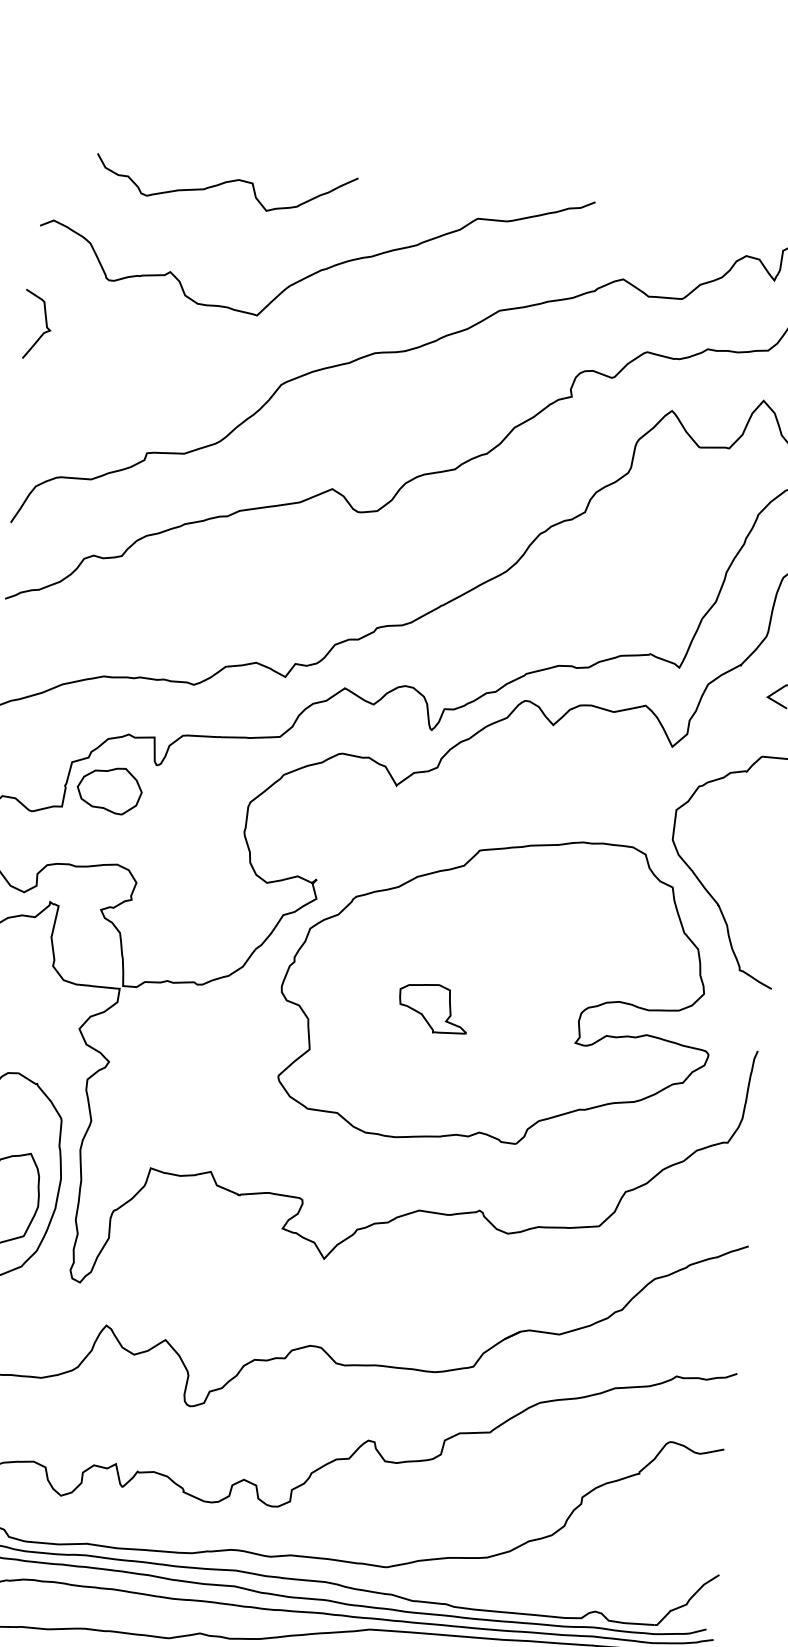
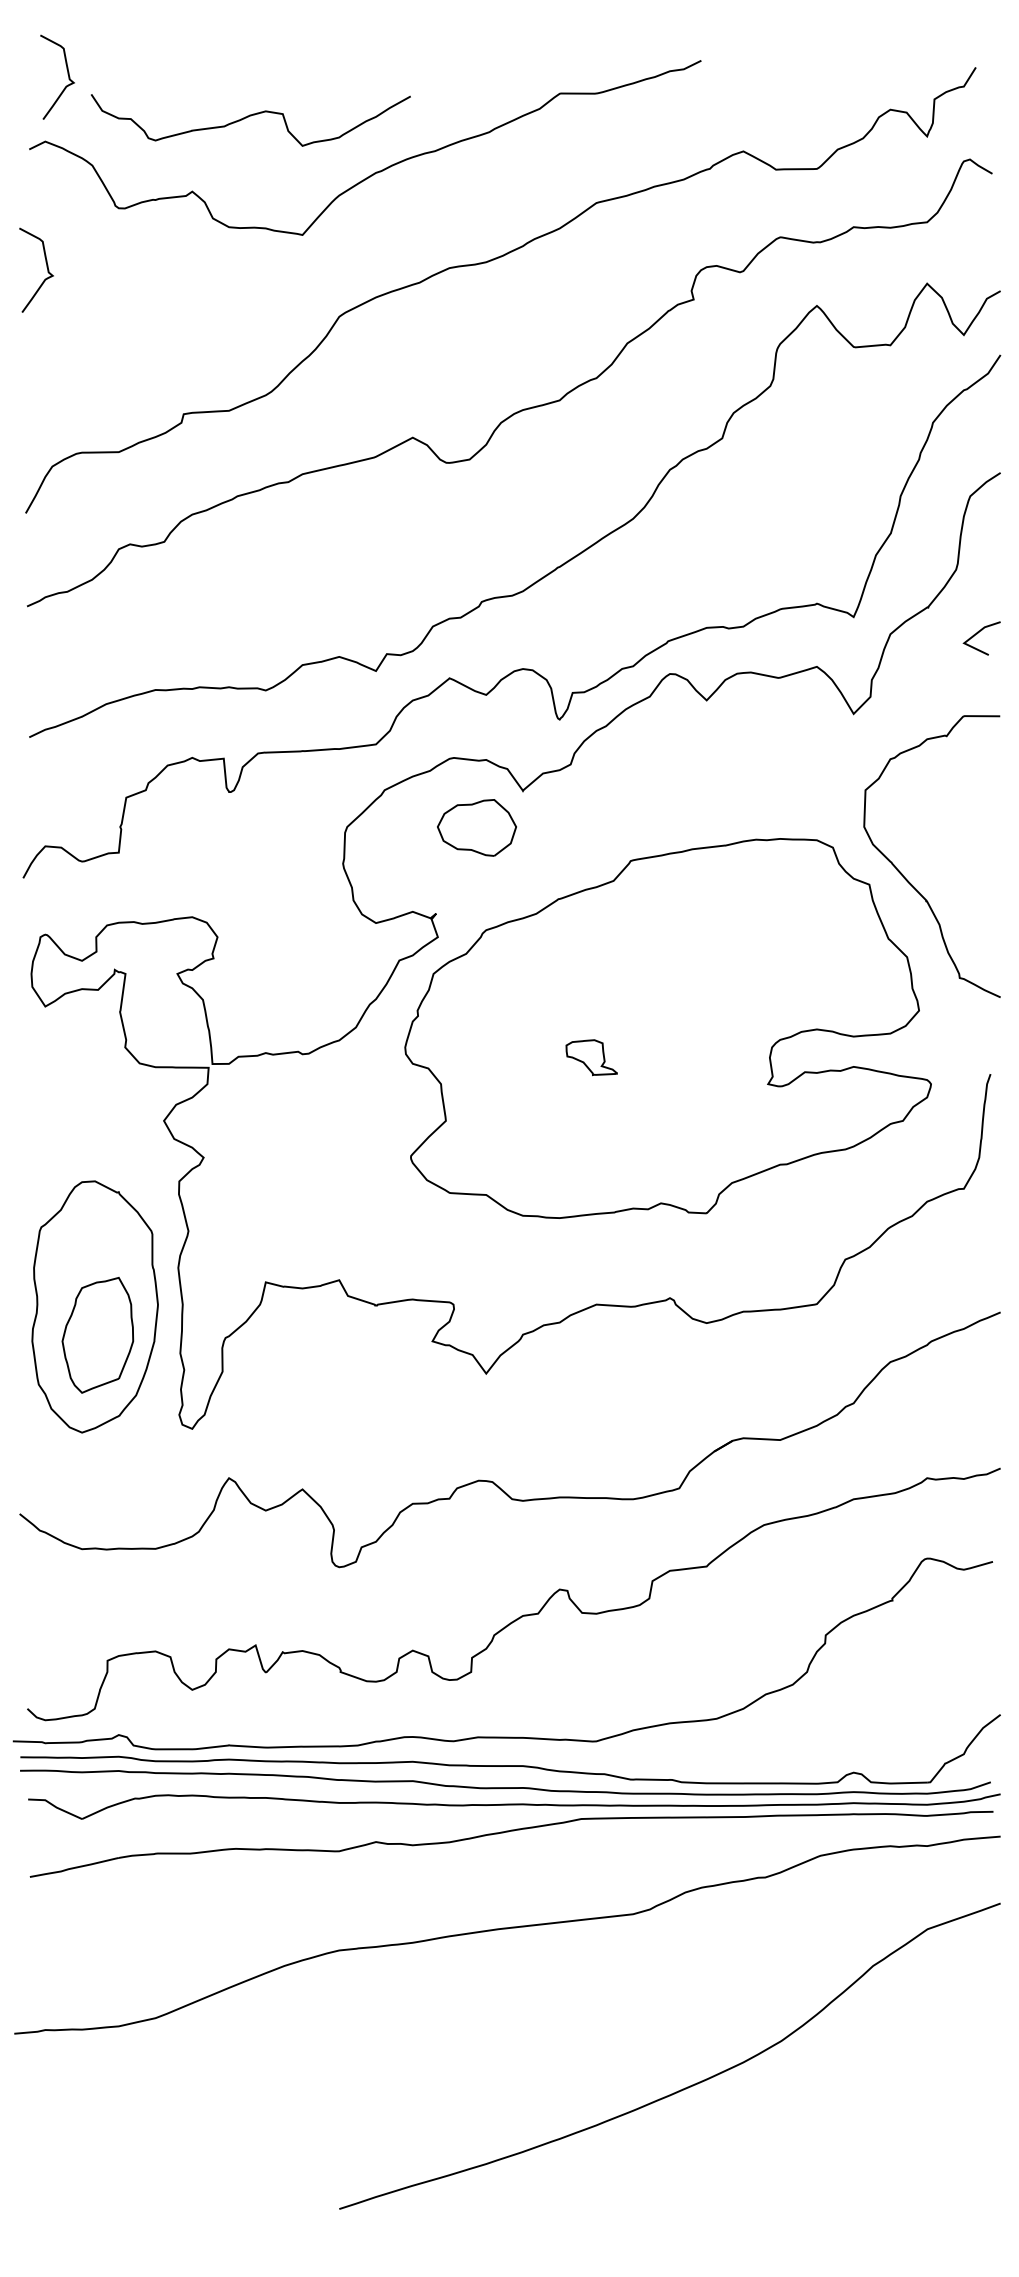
curve: (76, 167) -> (67, 74), added
curve: (224, 183) -> (248, 117), moved
part: (109, 790) -> (476, 827), moved
part: (433, 1008) -> (591, 1057), size x0.6

